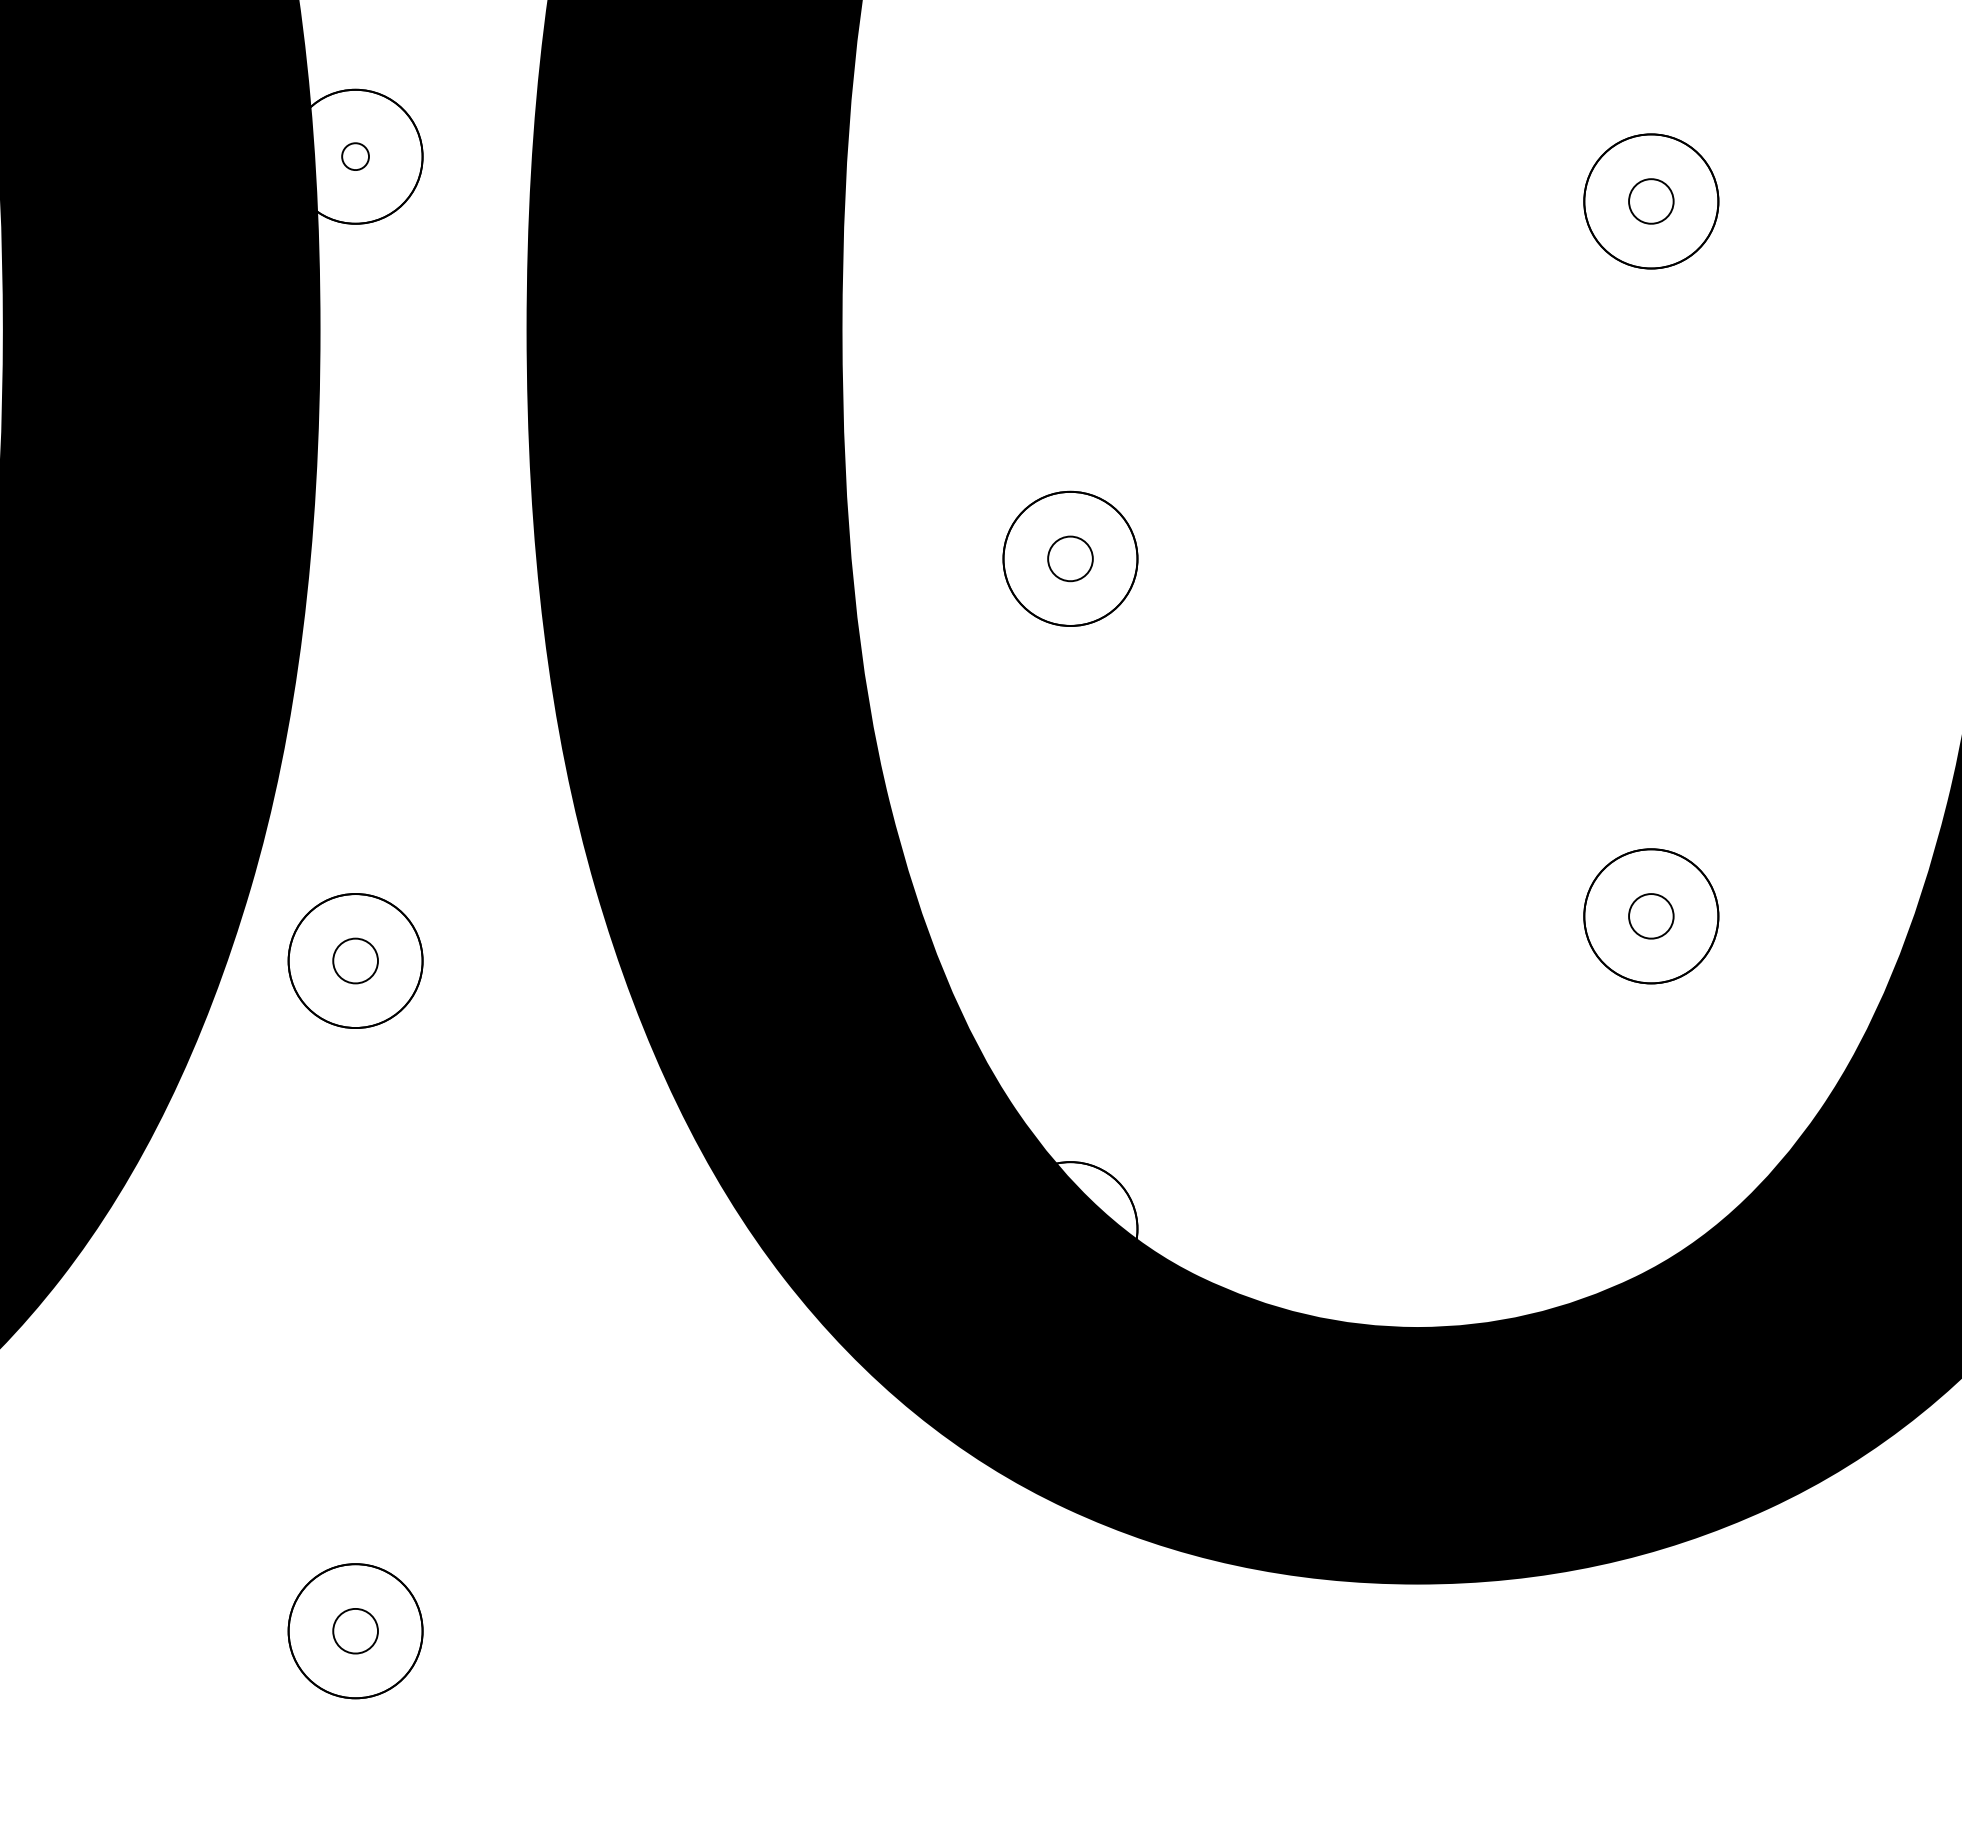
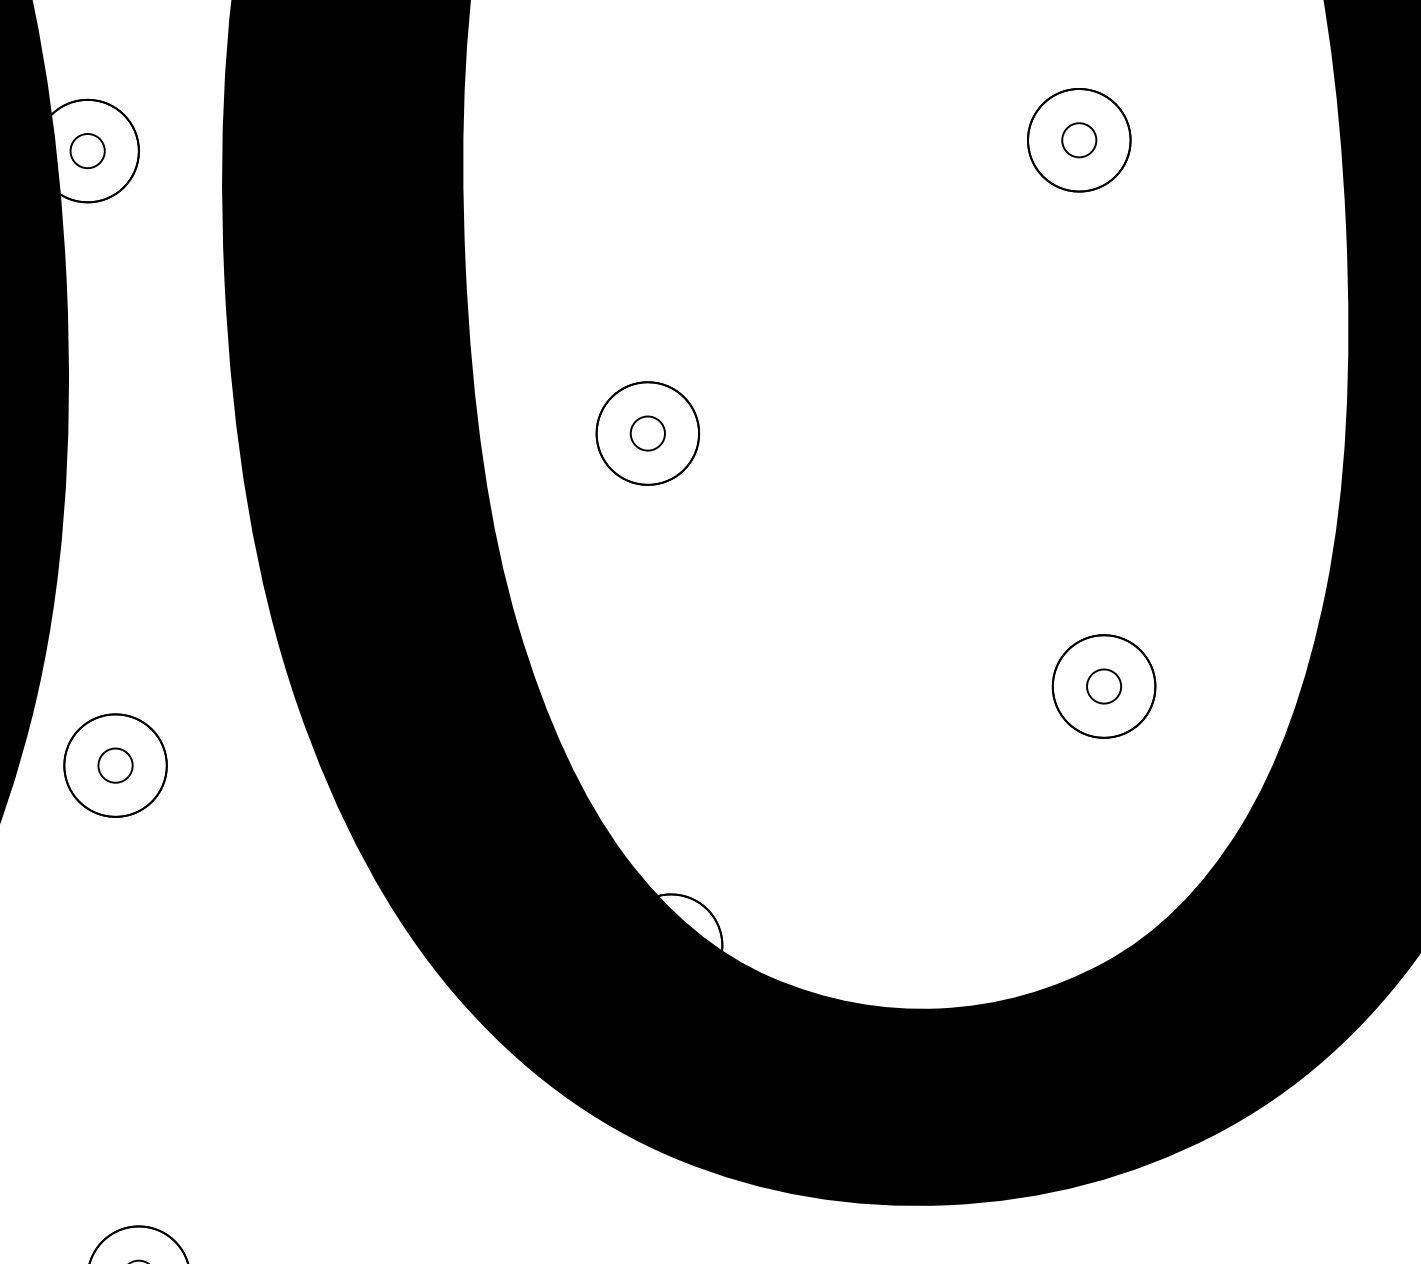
part: (355, 156) -> (87, 150), size x1.67

